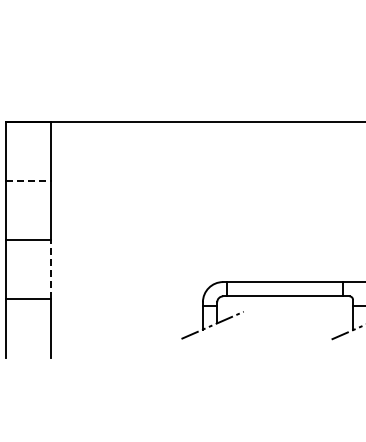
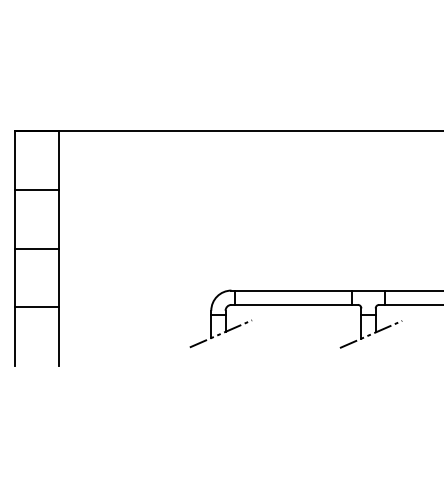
line: (29, 180) -> (37, 189), dashed -> solid
line: (50, 268) -> (58, 277), dashed -> solid

